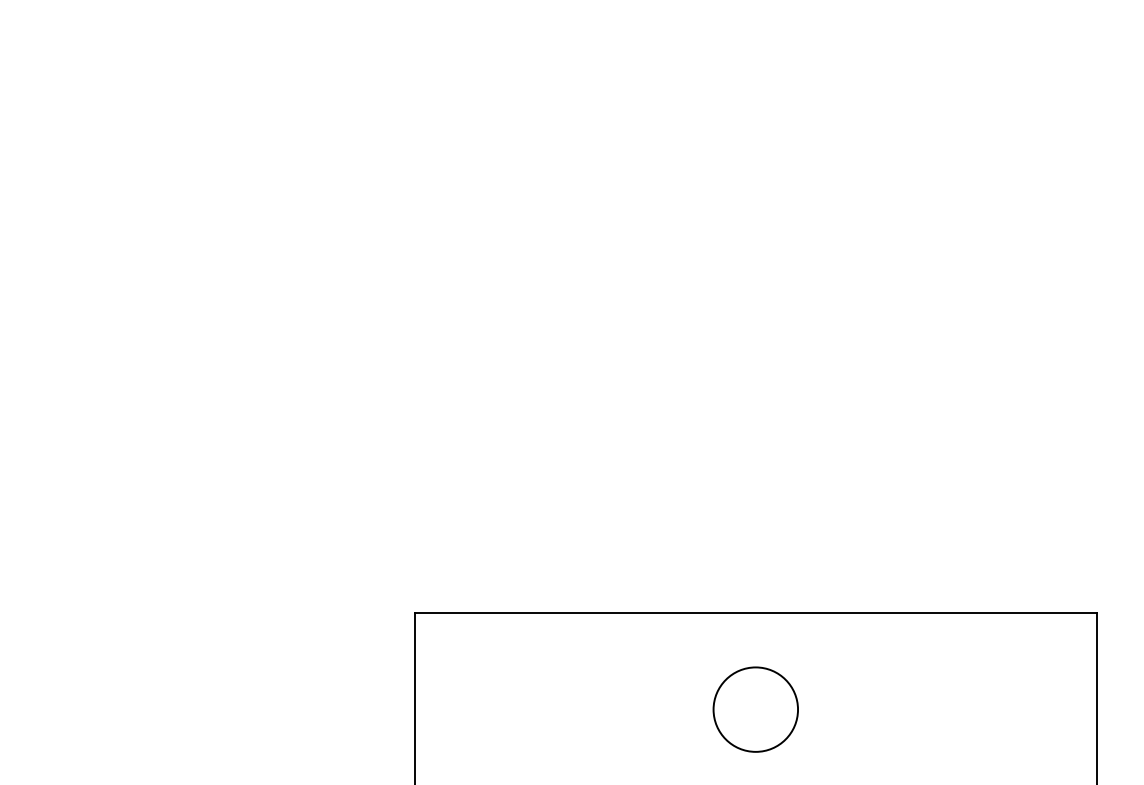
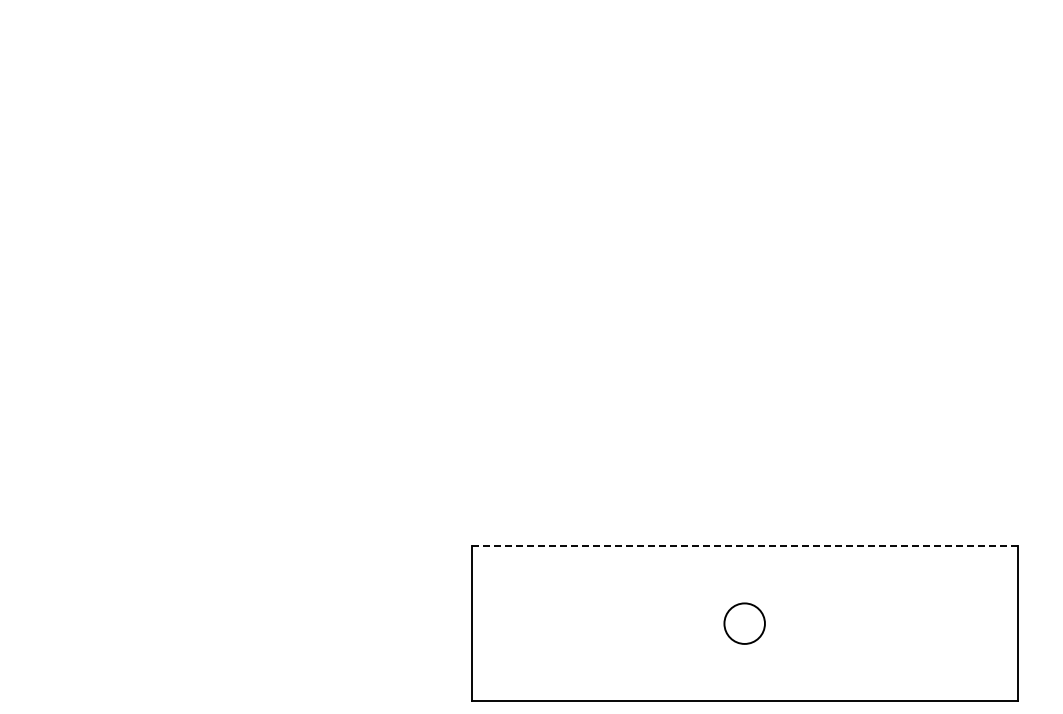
line: (755, 613) -> (744, 546), solid -> dashed
circle: (755, 709) -> (744, 623), size x0.6

